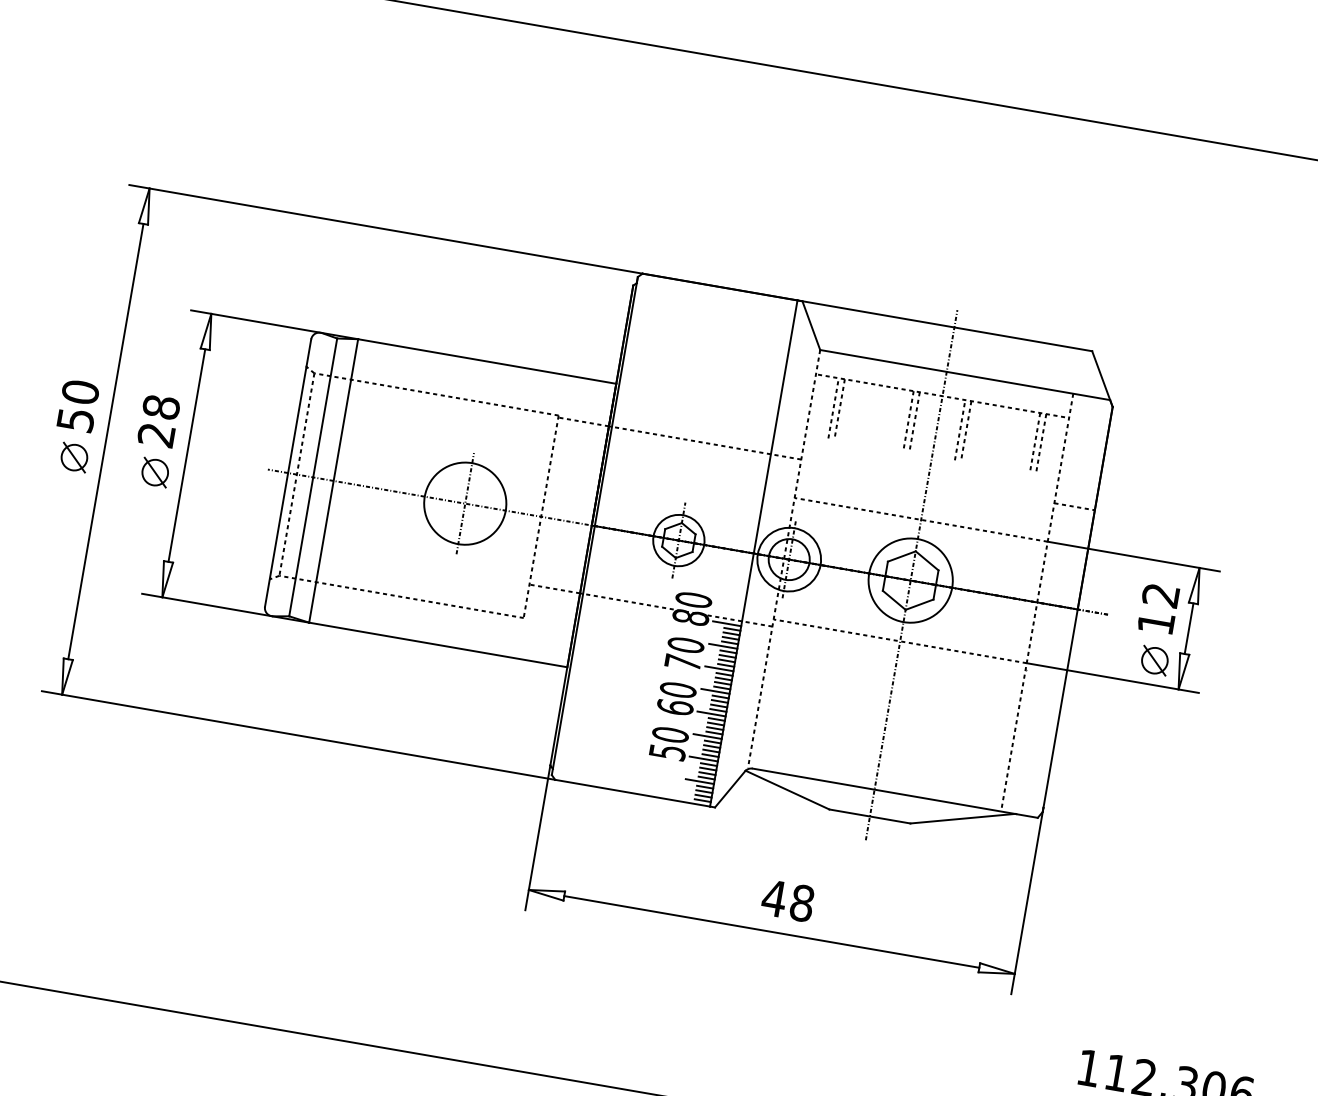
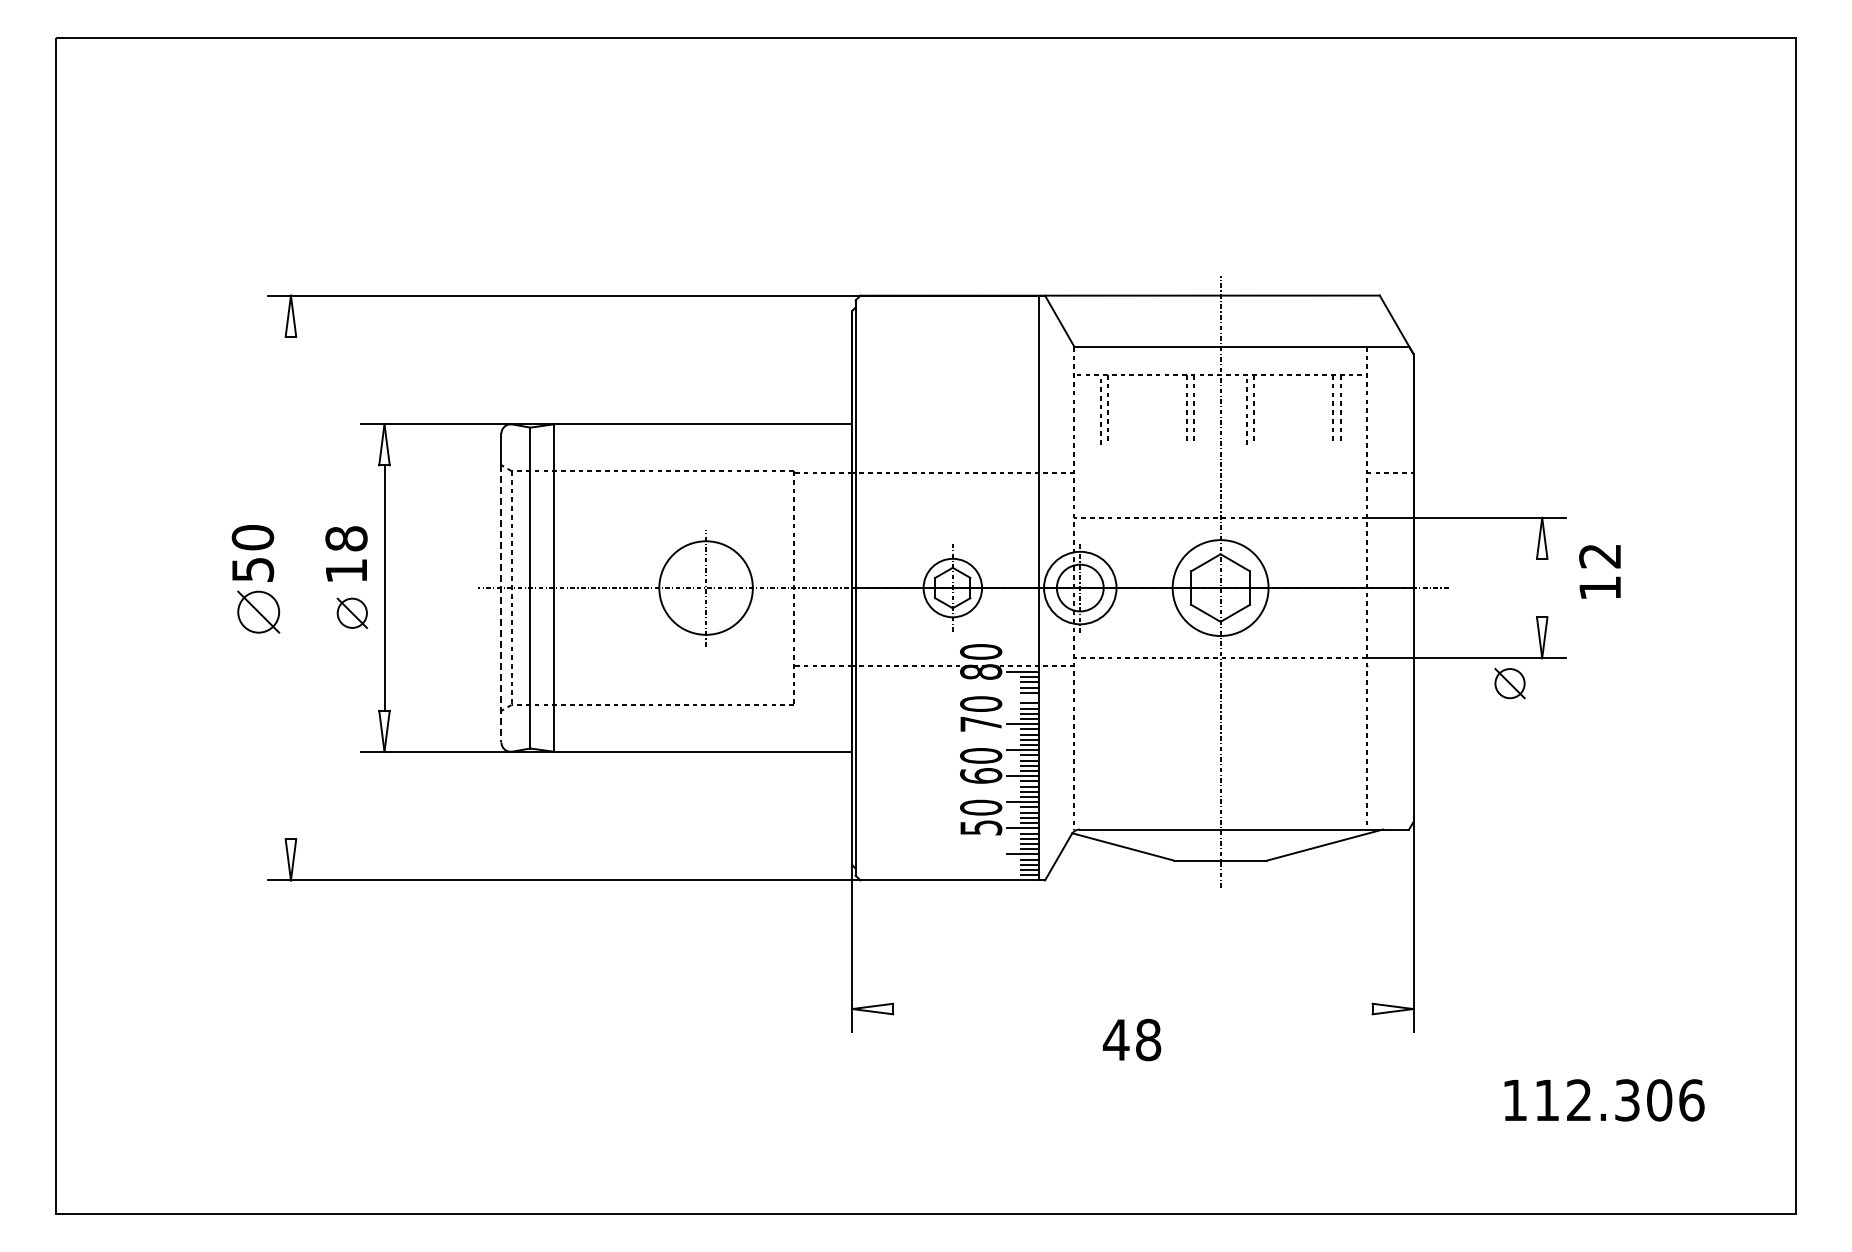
text: (155, 435) -> (345, 571), 28 -> 18
line: (105, 441) -> (290, 587), removed
part: (74, 457) -> (258, 611), size x1.4
line: (285, 486) -> (501, 603), solid -> dashed
text: (1158, 608) -> (1599, 571), moved
line: (1189, 628) -> (1542, 587), removed
line: (722, 646) -> (1022, 698), removed
part: (1154, 660) -> (1509, 683), moved
text: (787, 900) -> (1131, 1039), moved
line: (771, 932) -> (1132, 1009), removed

